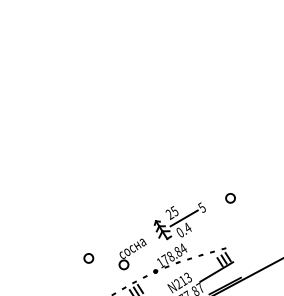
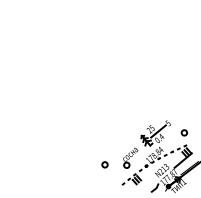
part: (229, 197) -> (183, 132), moved

